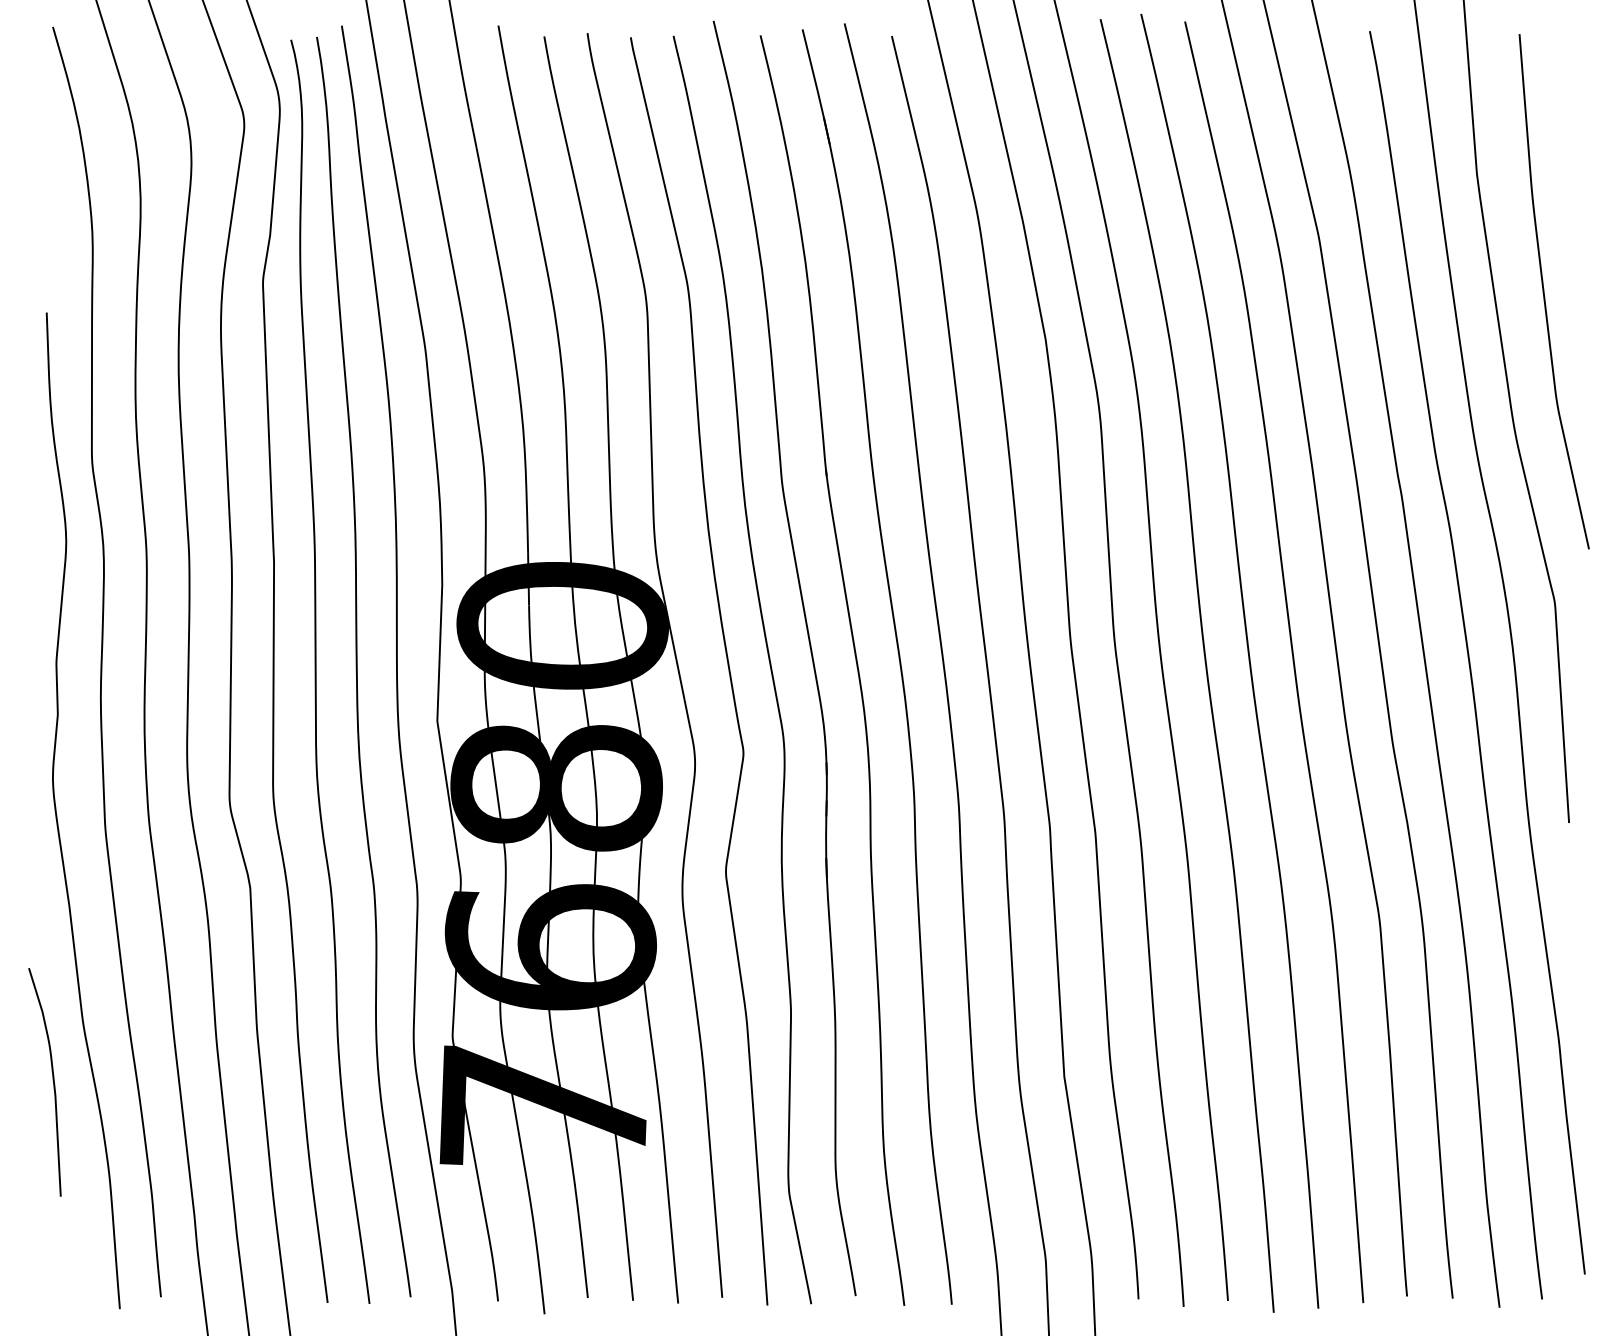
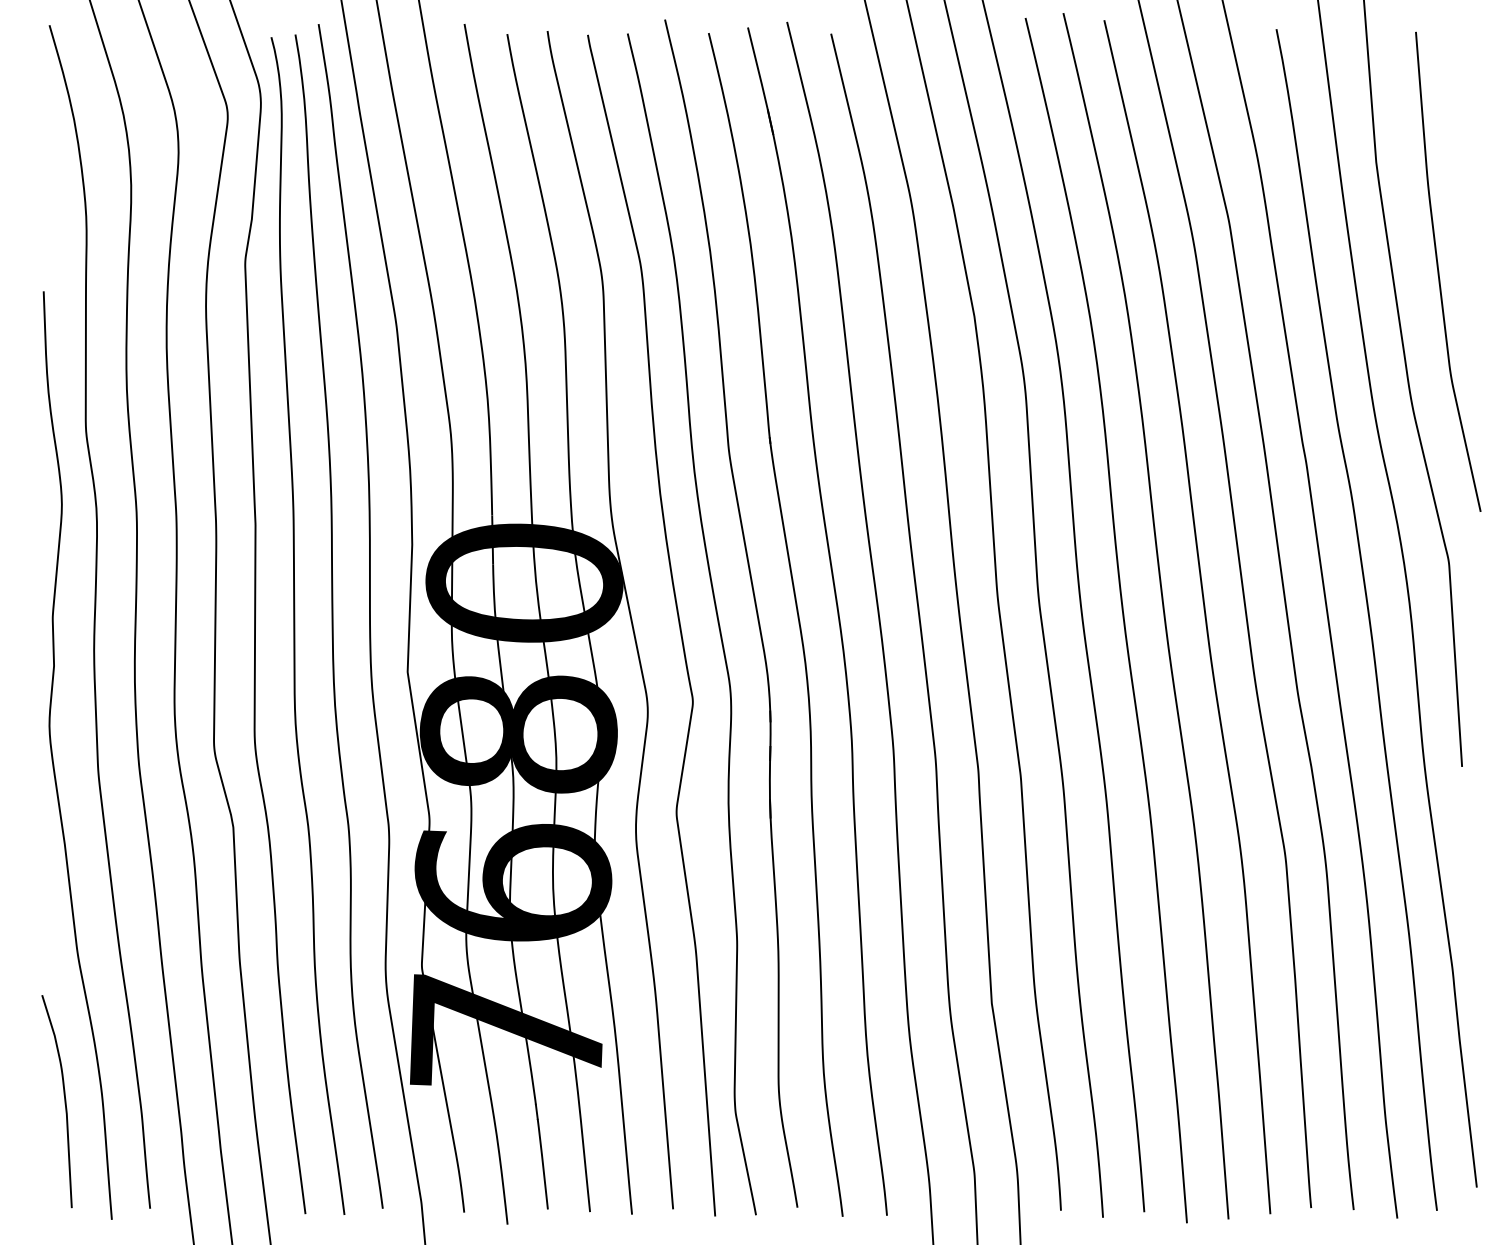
curve: (52, 1082) -> (64, 1101), moved

